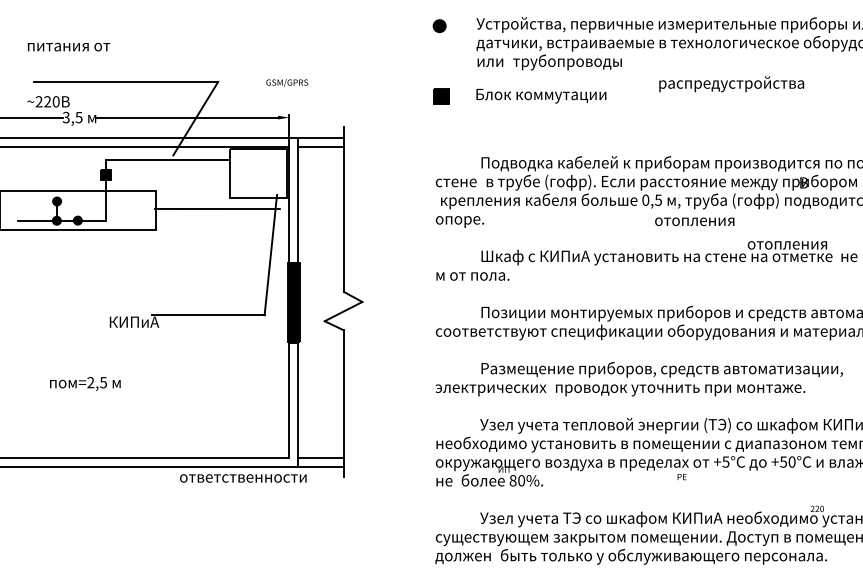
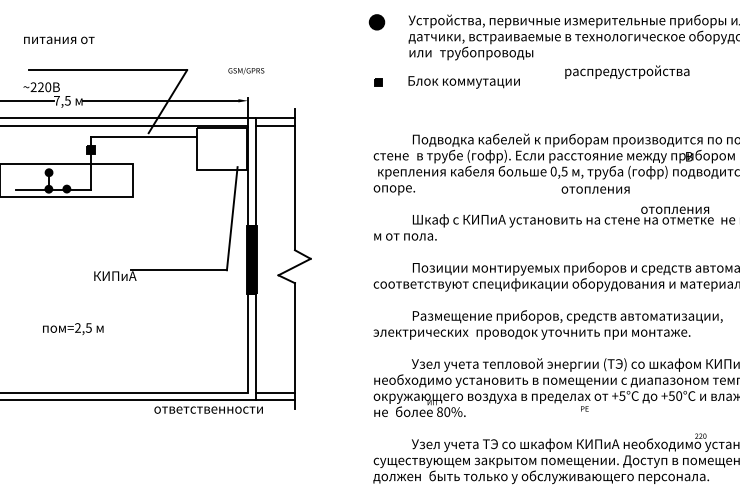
part: (439, 26) -> (376, 22), size x1.4
part: (441, 96) -> (378, 82), size x0.6
text: (65, 117) -> (56, 100), 3,5 -> 7,5
line: (217, 209) -> (186, 179), removed

